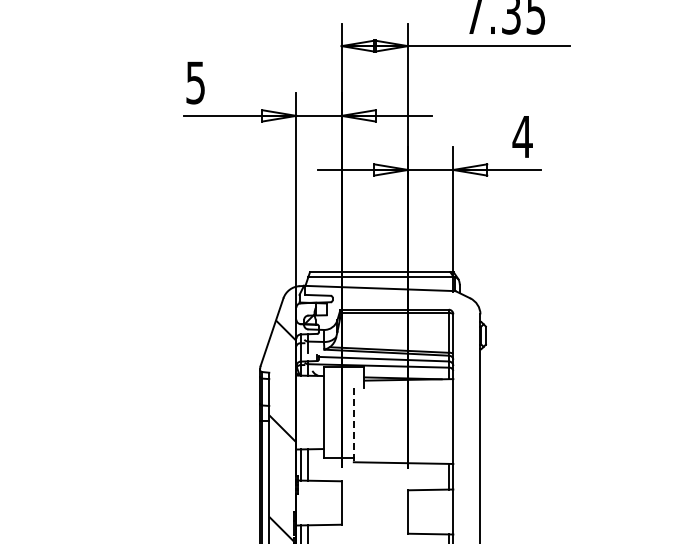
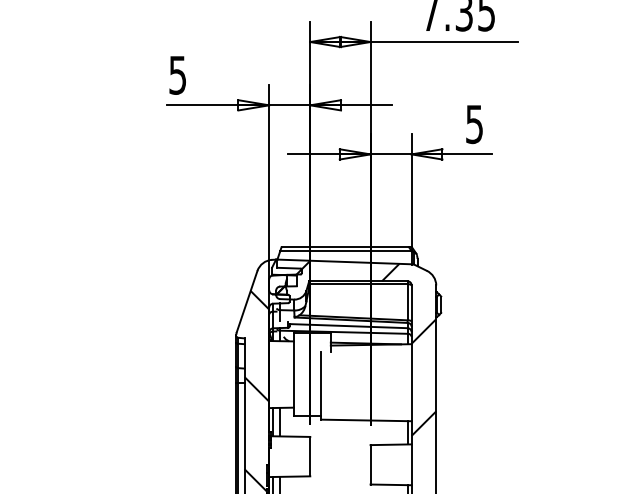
text: (522, 137) -> (474, 124), 4 -> 5
hatch: (392, 383) -> (356, 348), added
line: (353, 425) -> (321, 386), dashed -> solid

